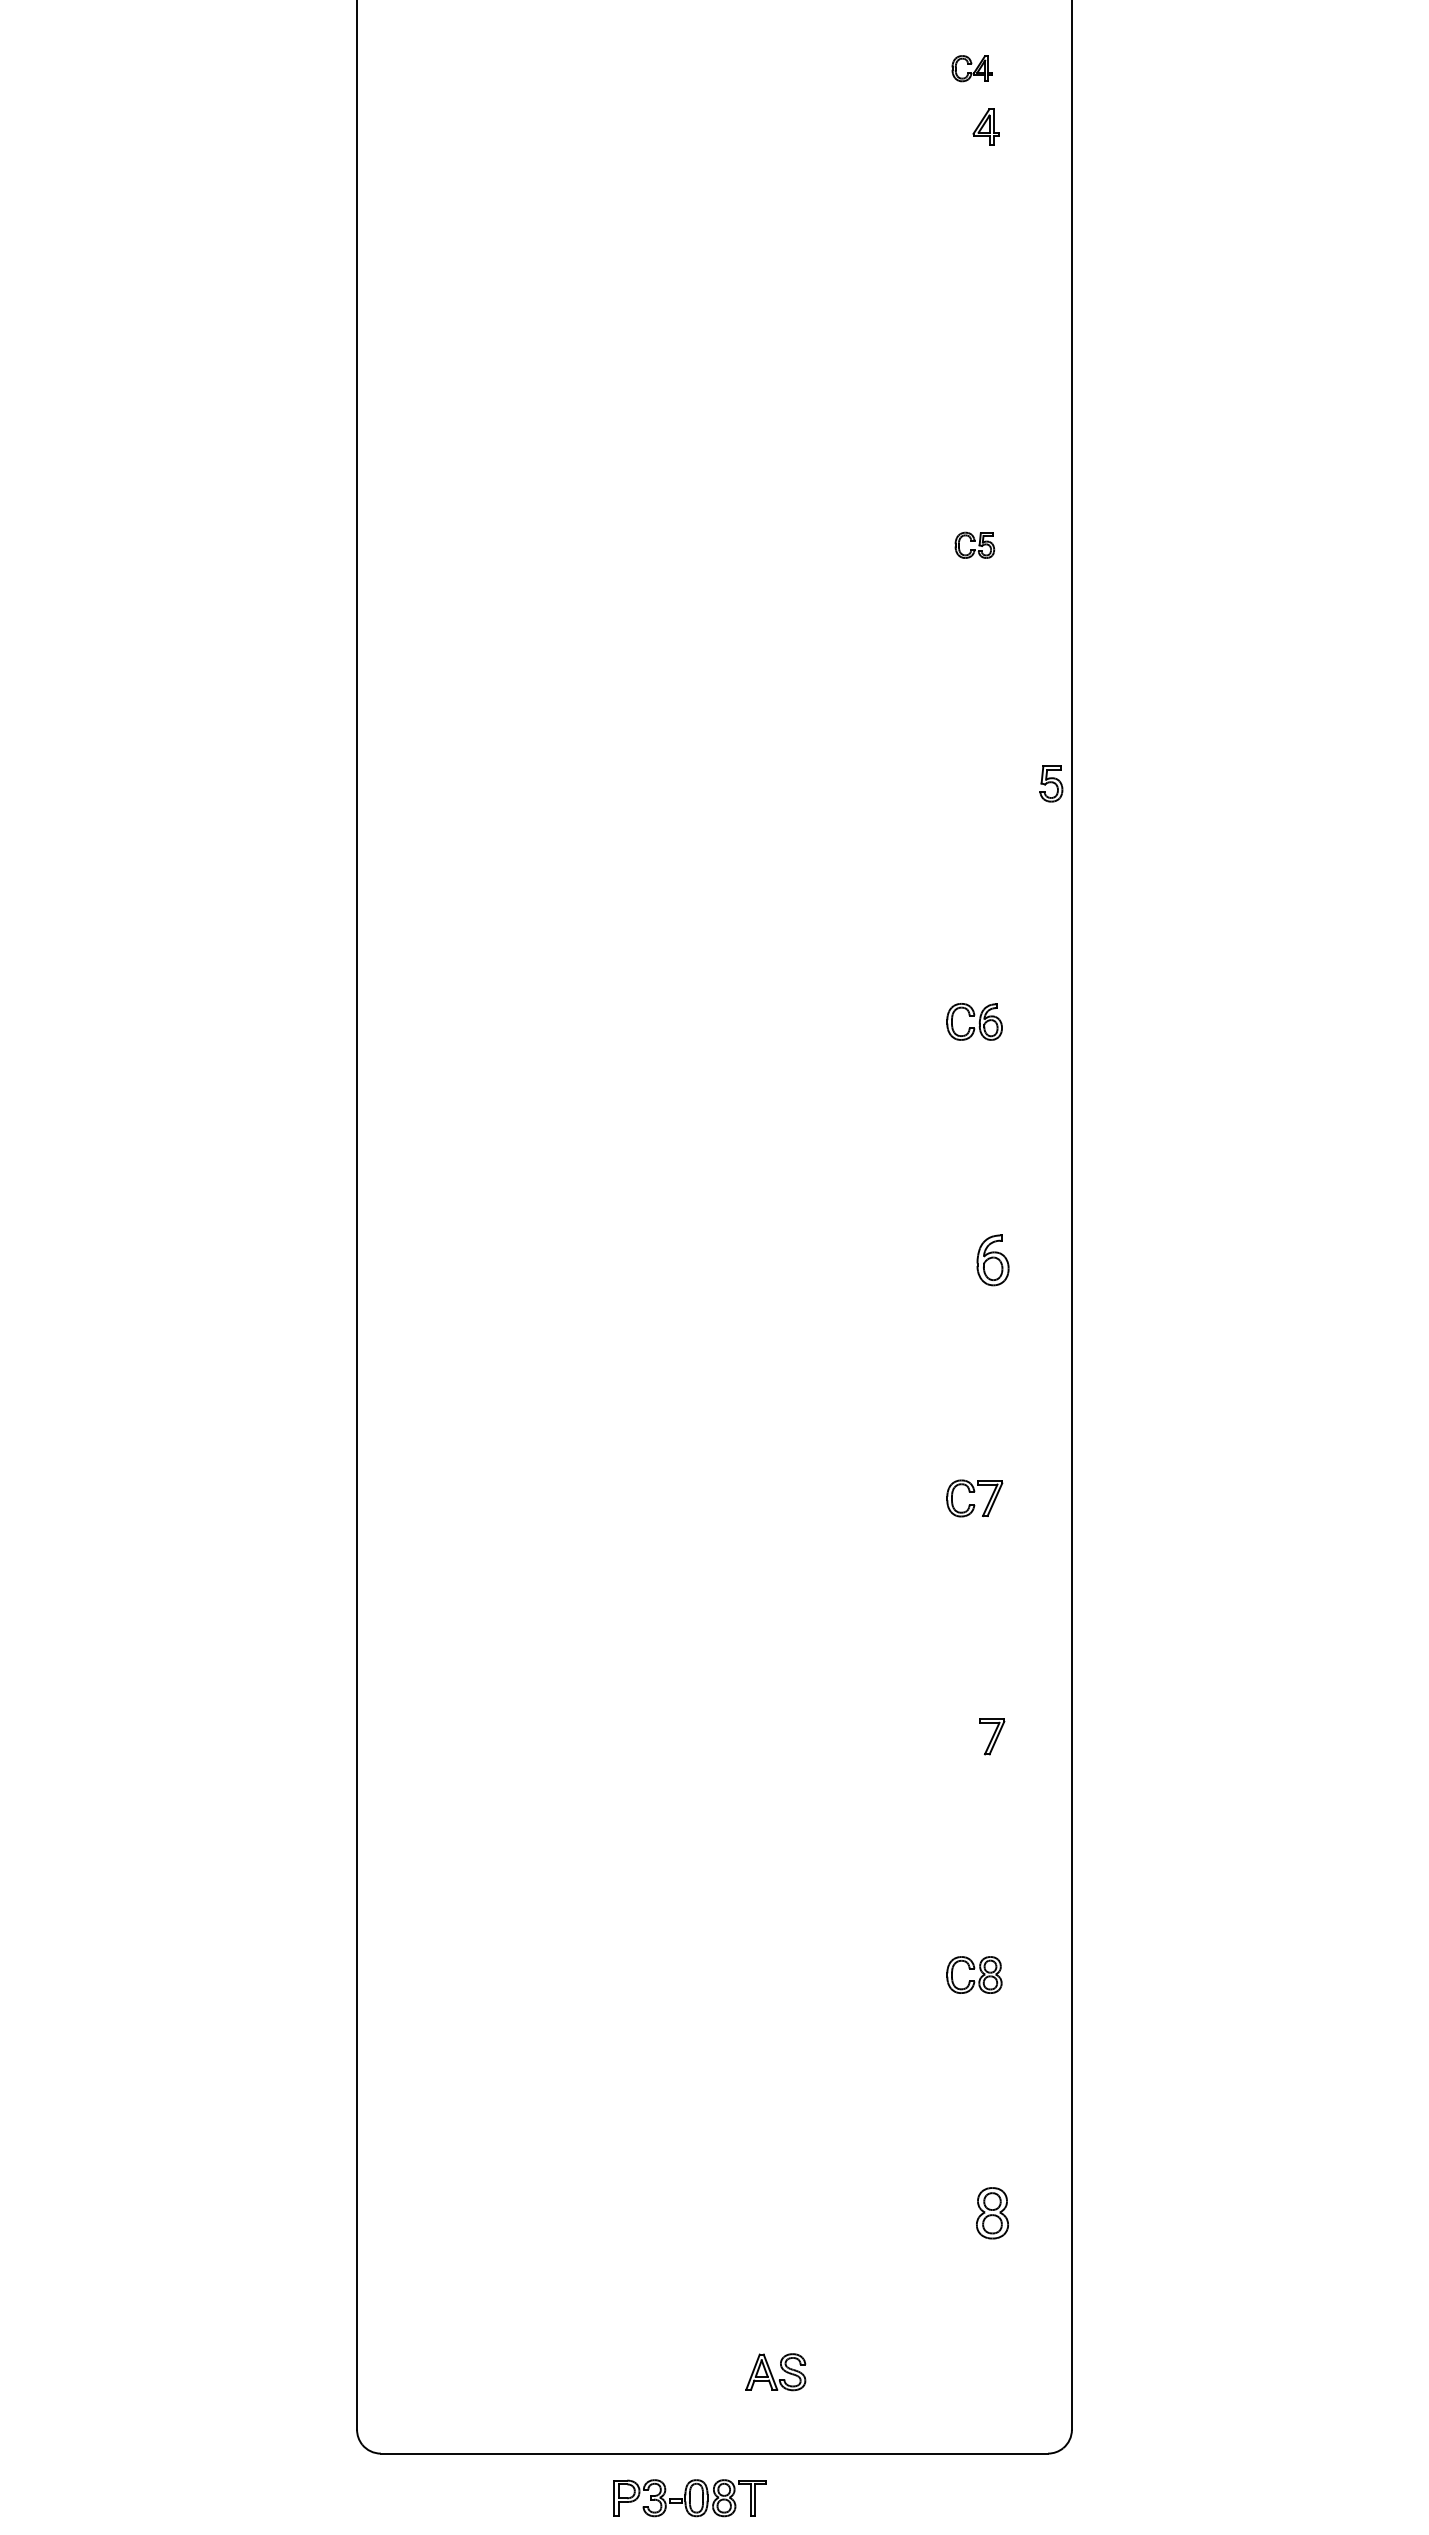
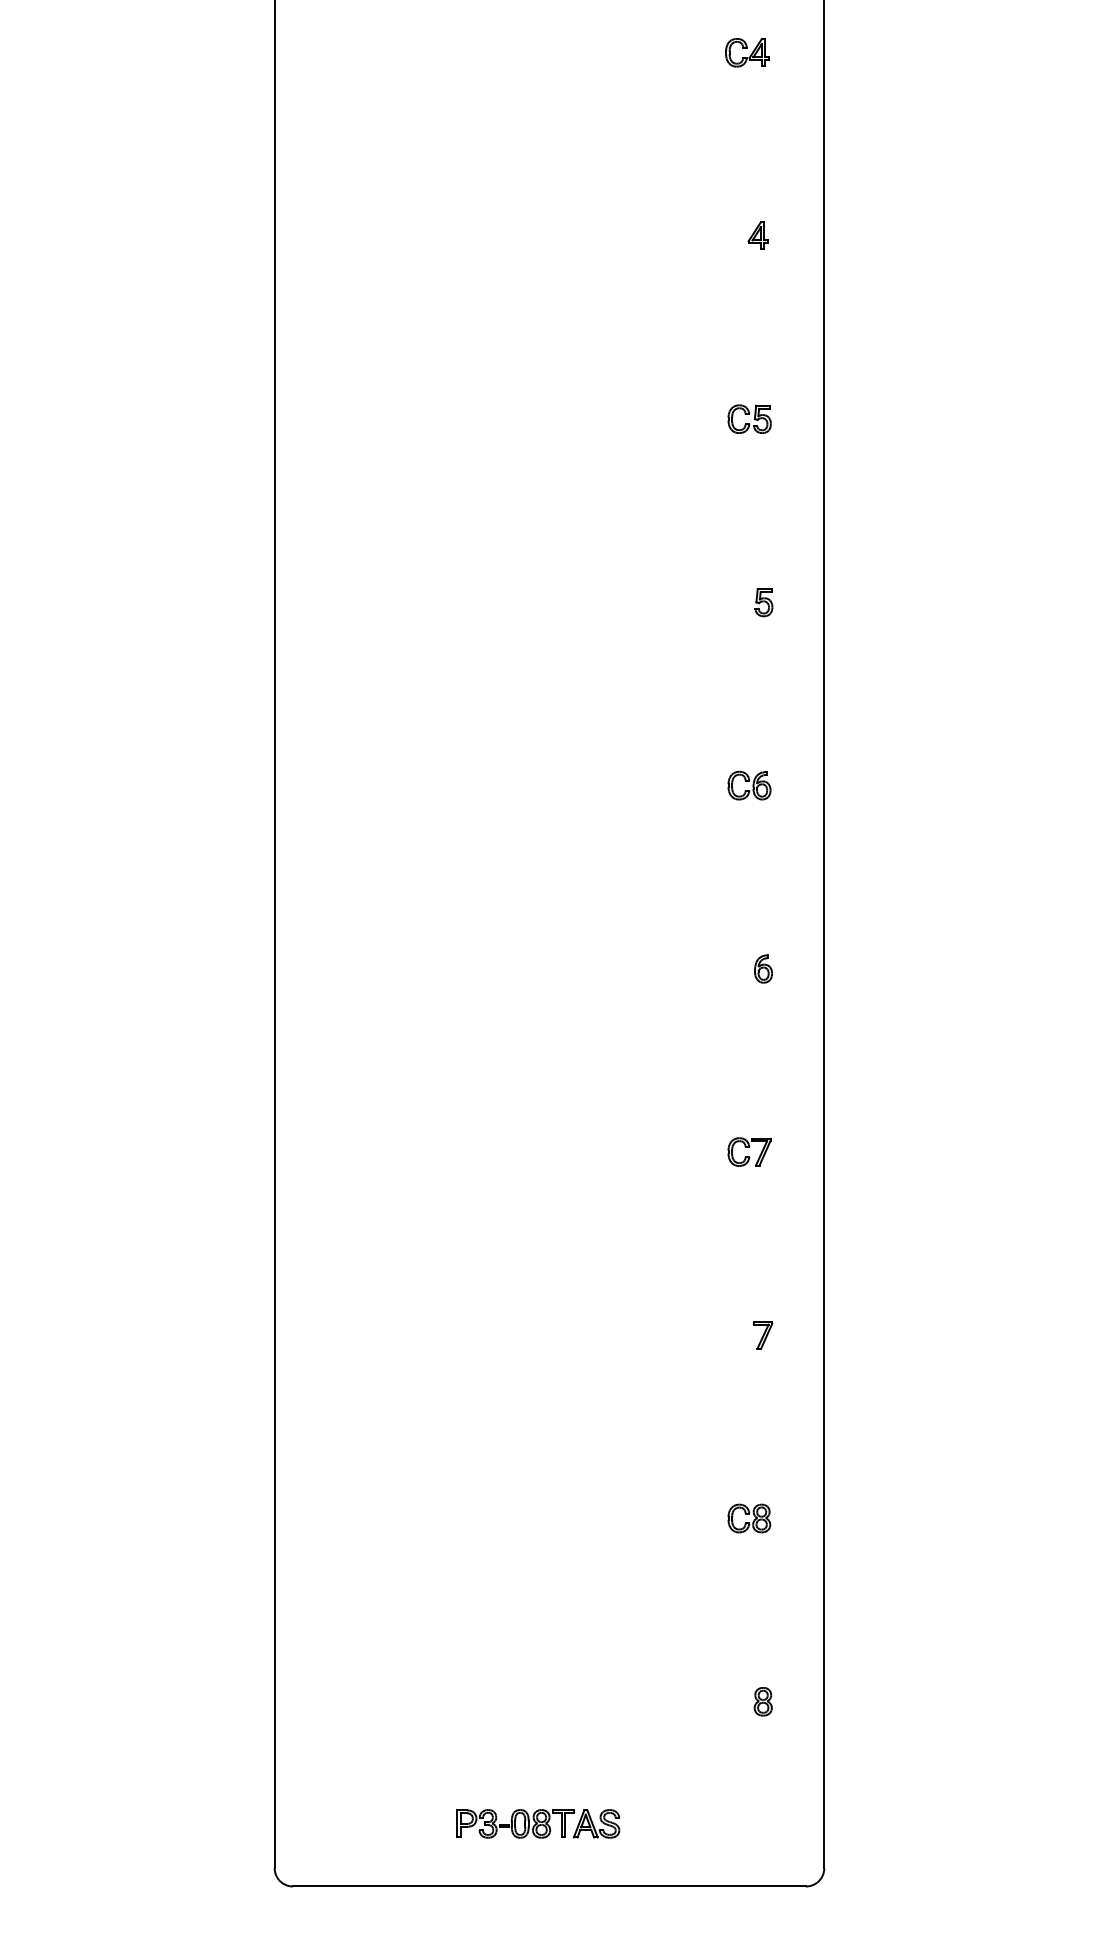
part: (971, 68) -> (747, 52), size x1.43
part: (985, 126) -> (757, 235), moved
part: (974, 545) -> (749, 419), size x1.43
part: (1051, 783) -> (764, 602), moved
part: (992, 1260) -> (763, 969), size x0.71
part: (992, 2213) -> (763, 1701), size x0.71
part: (689, 2498) -> (514, 1824), moved

